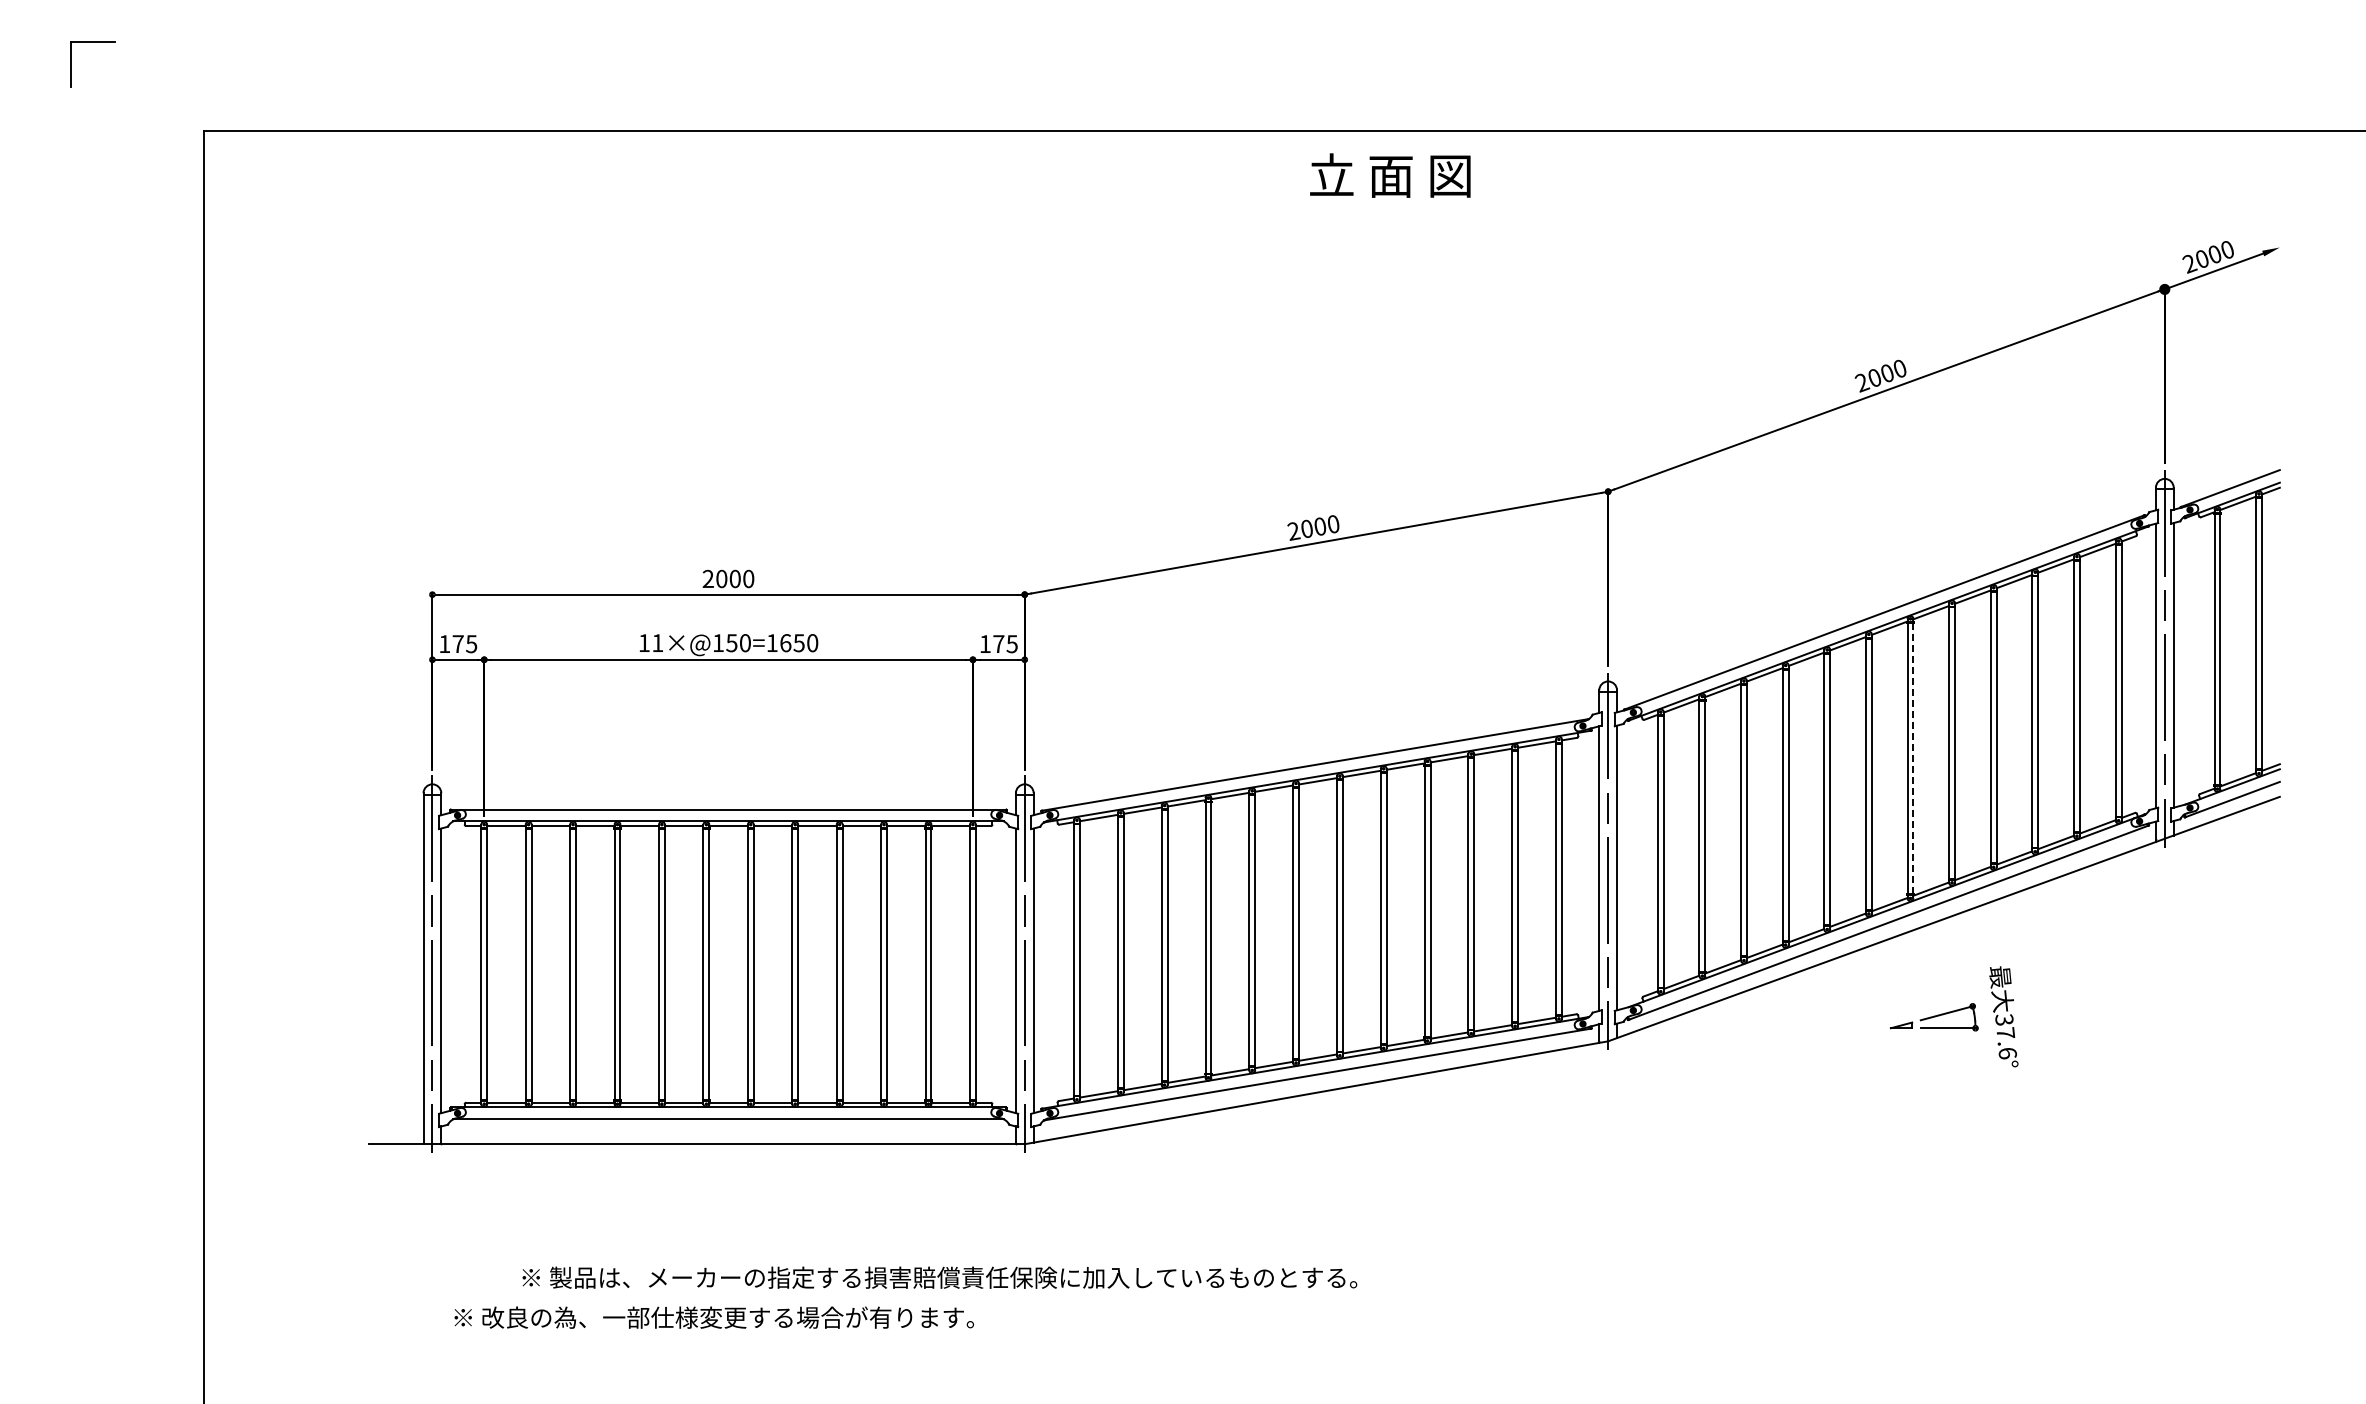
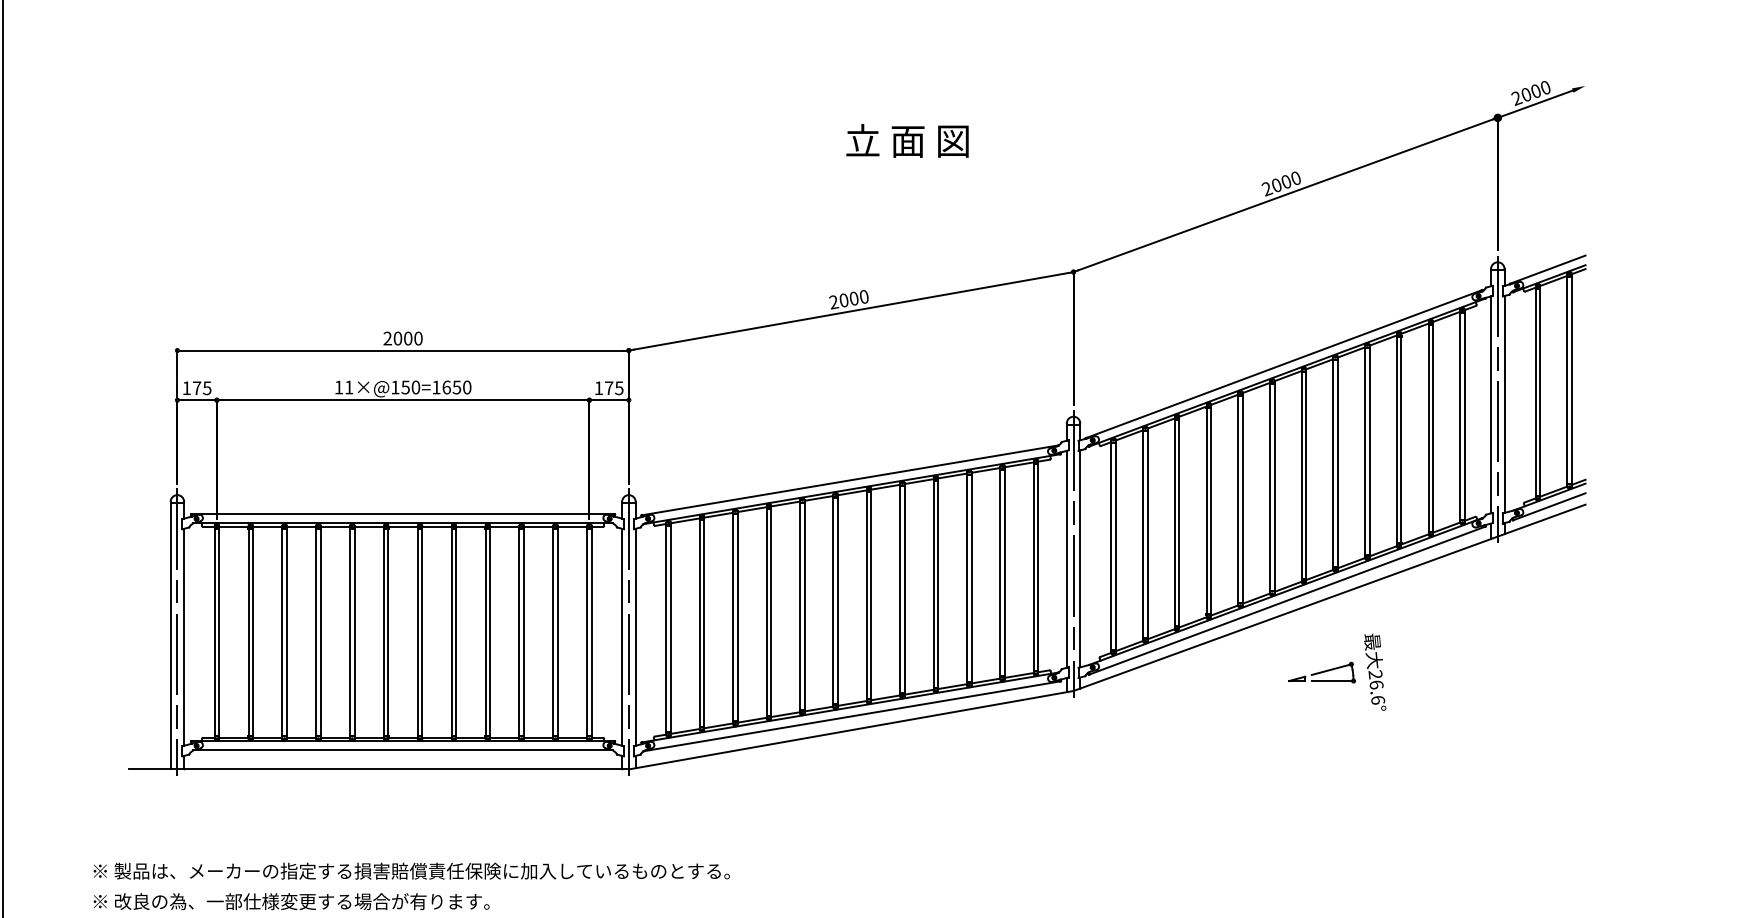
text: (1390, 175) -> (907, 140), moved
line: (1913, 758) -> (1306, 475), dashed -> solid
text: (2005, 1026) -> (1376, 679), 37.6° -> 26.6°
text: (939, 1277) -> (411, 871), moved
text: (713, 1317) -> (291, 901), moved

